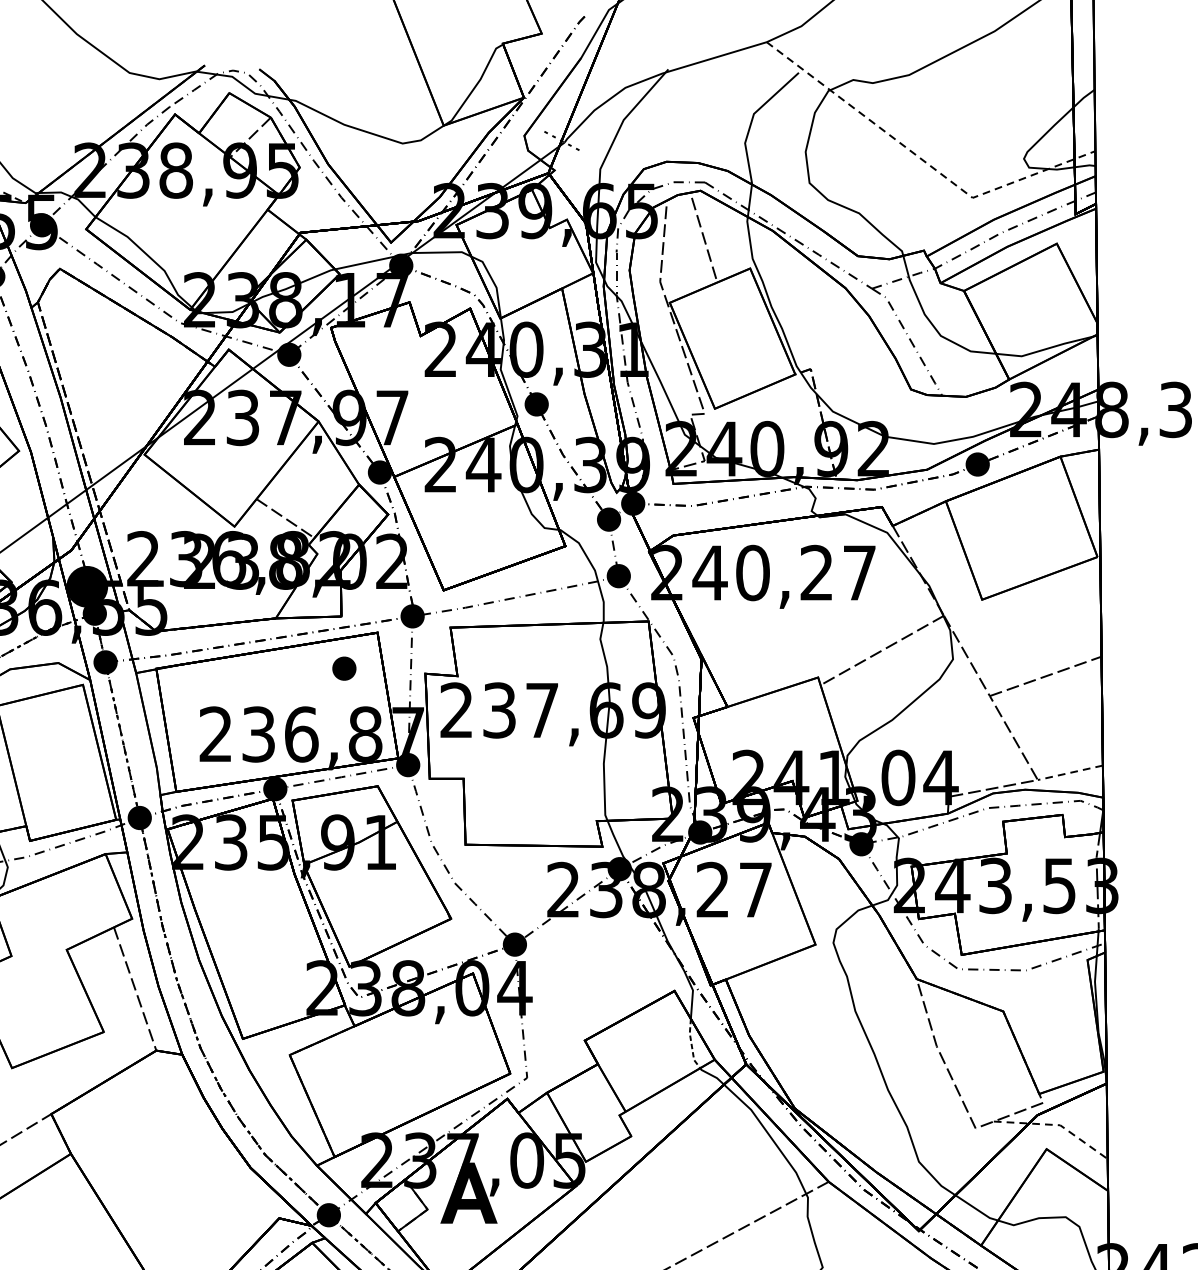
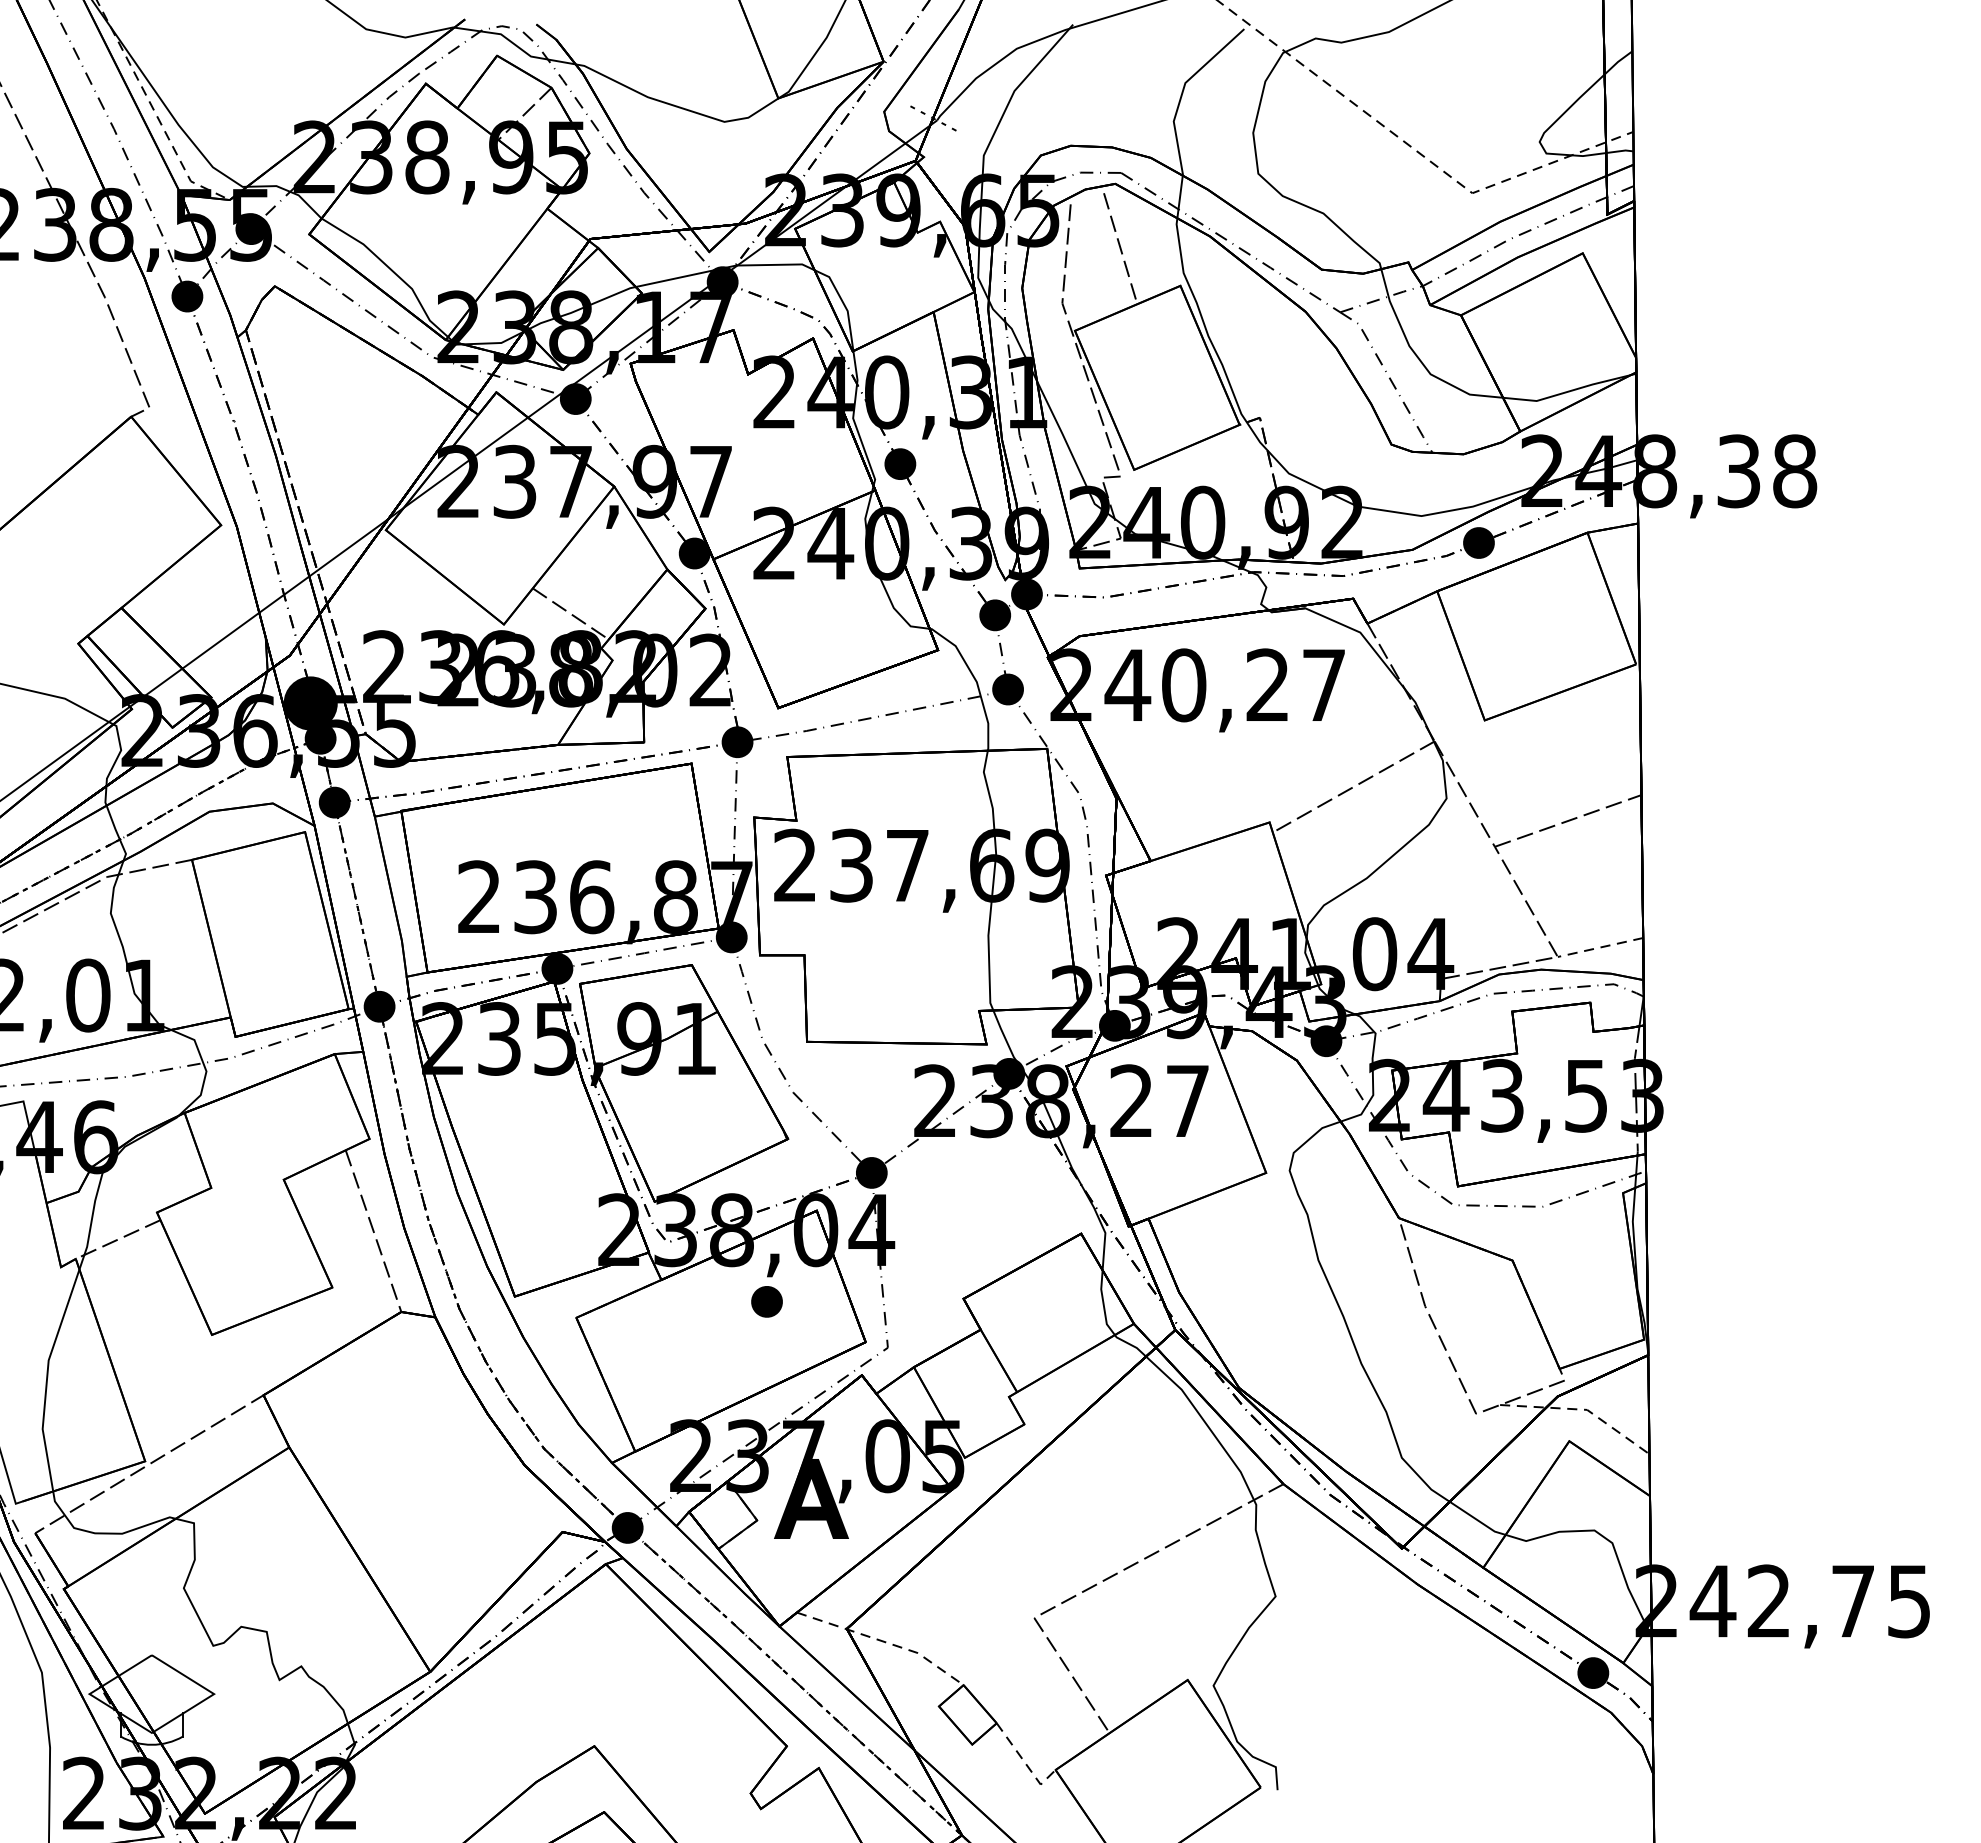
part: (343, 668) -> (766, 1301), moved
line: (691, 1044) -> (1103, 1303), dashed -> solid

